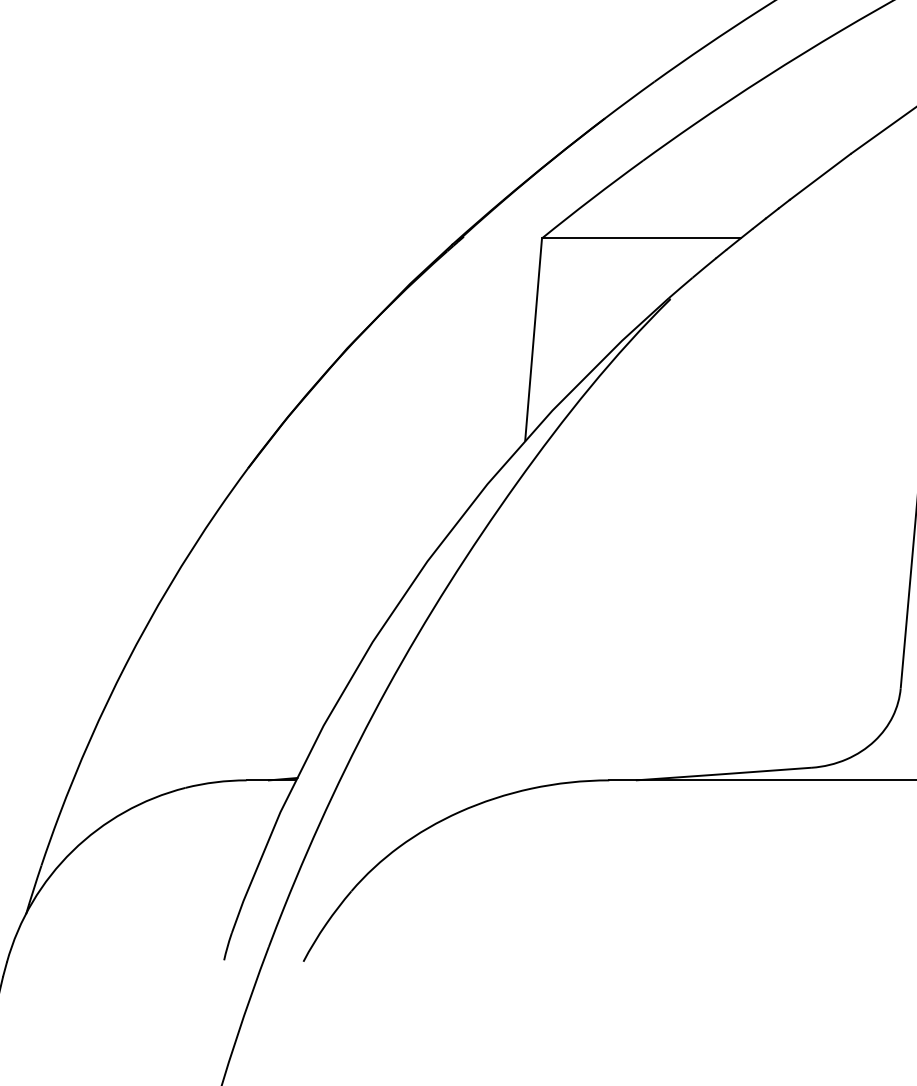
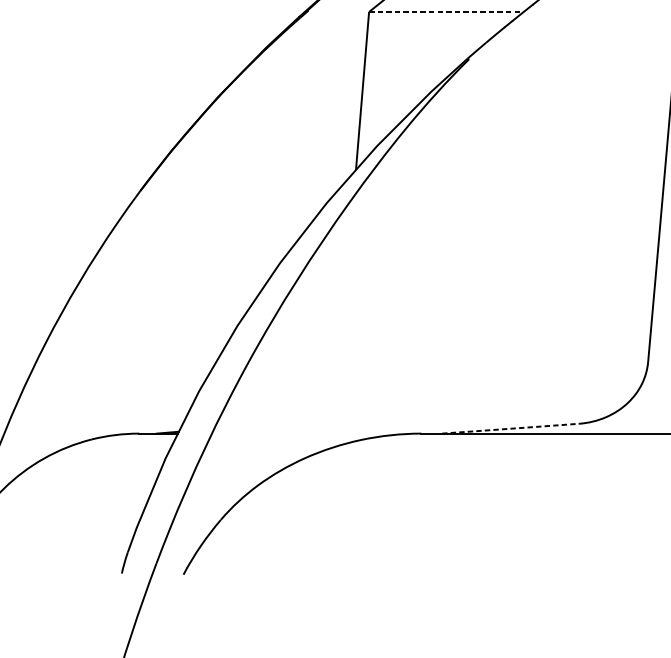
line: (641, 238) -> (446, 12), solid -> dashed
arc: (723, 774) -> (510, 429), solid -> dashed

